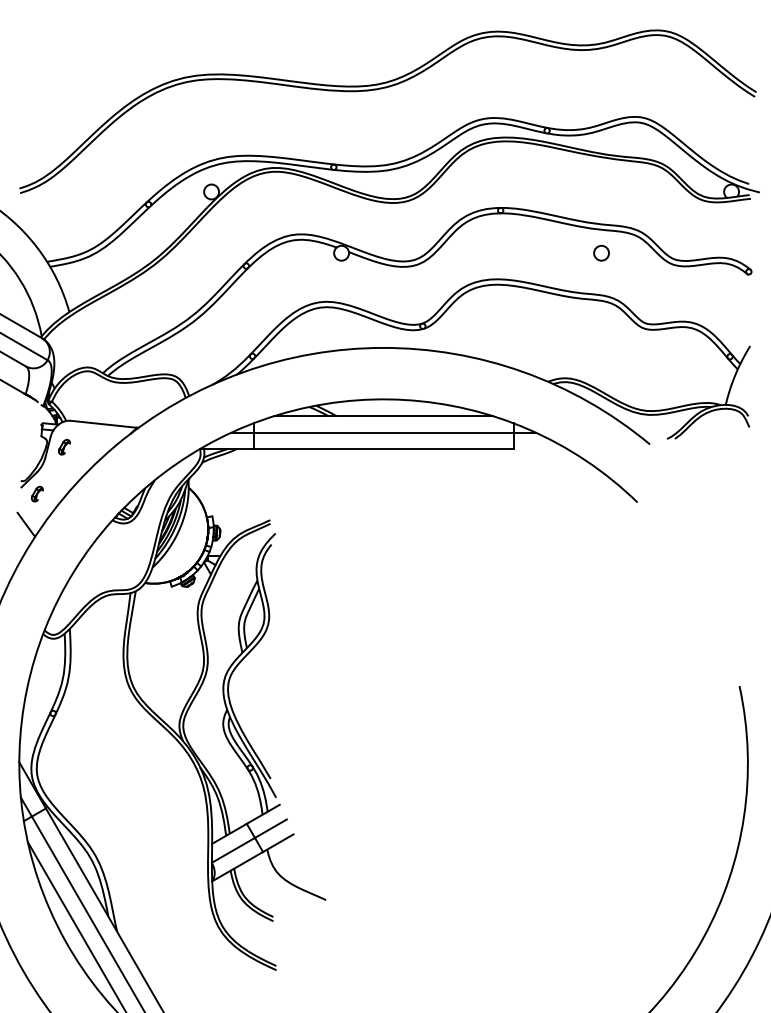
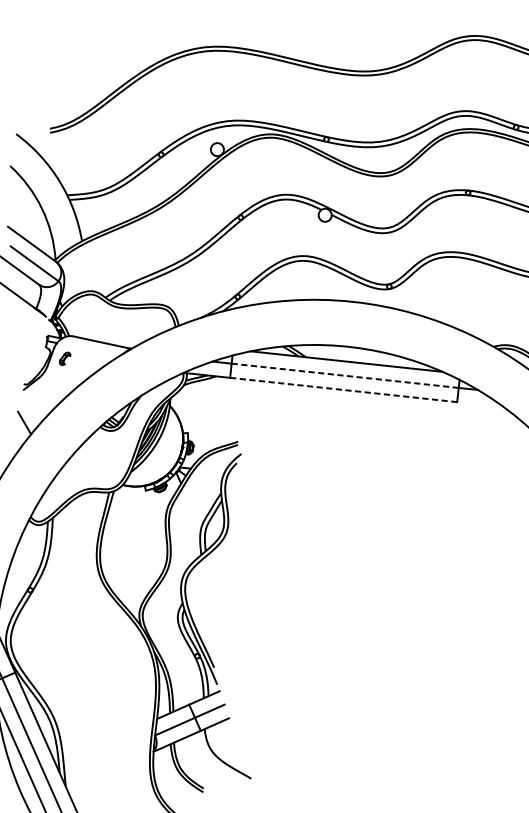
line: (383, 432) -> (345, 375), solid -> dashed
line: (383, 448) -> (343, 389), solid -> dashed
part: (36, 493) -> (36, 396), removed

